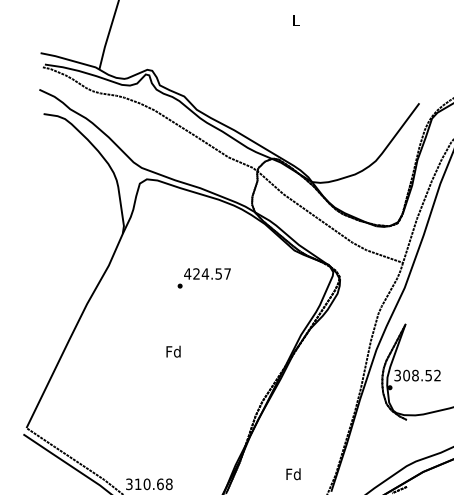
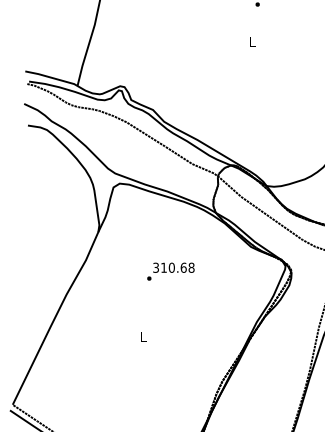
text: (207, 273) -> (173, 267), 424.57 -> 310.68
text: (173, 351) -> (143, 336), Fd -> L

